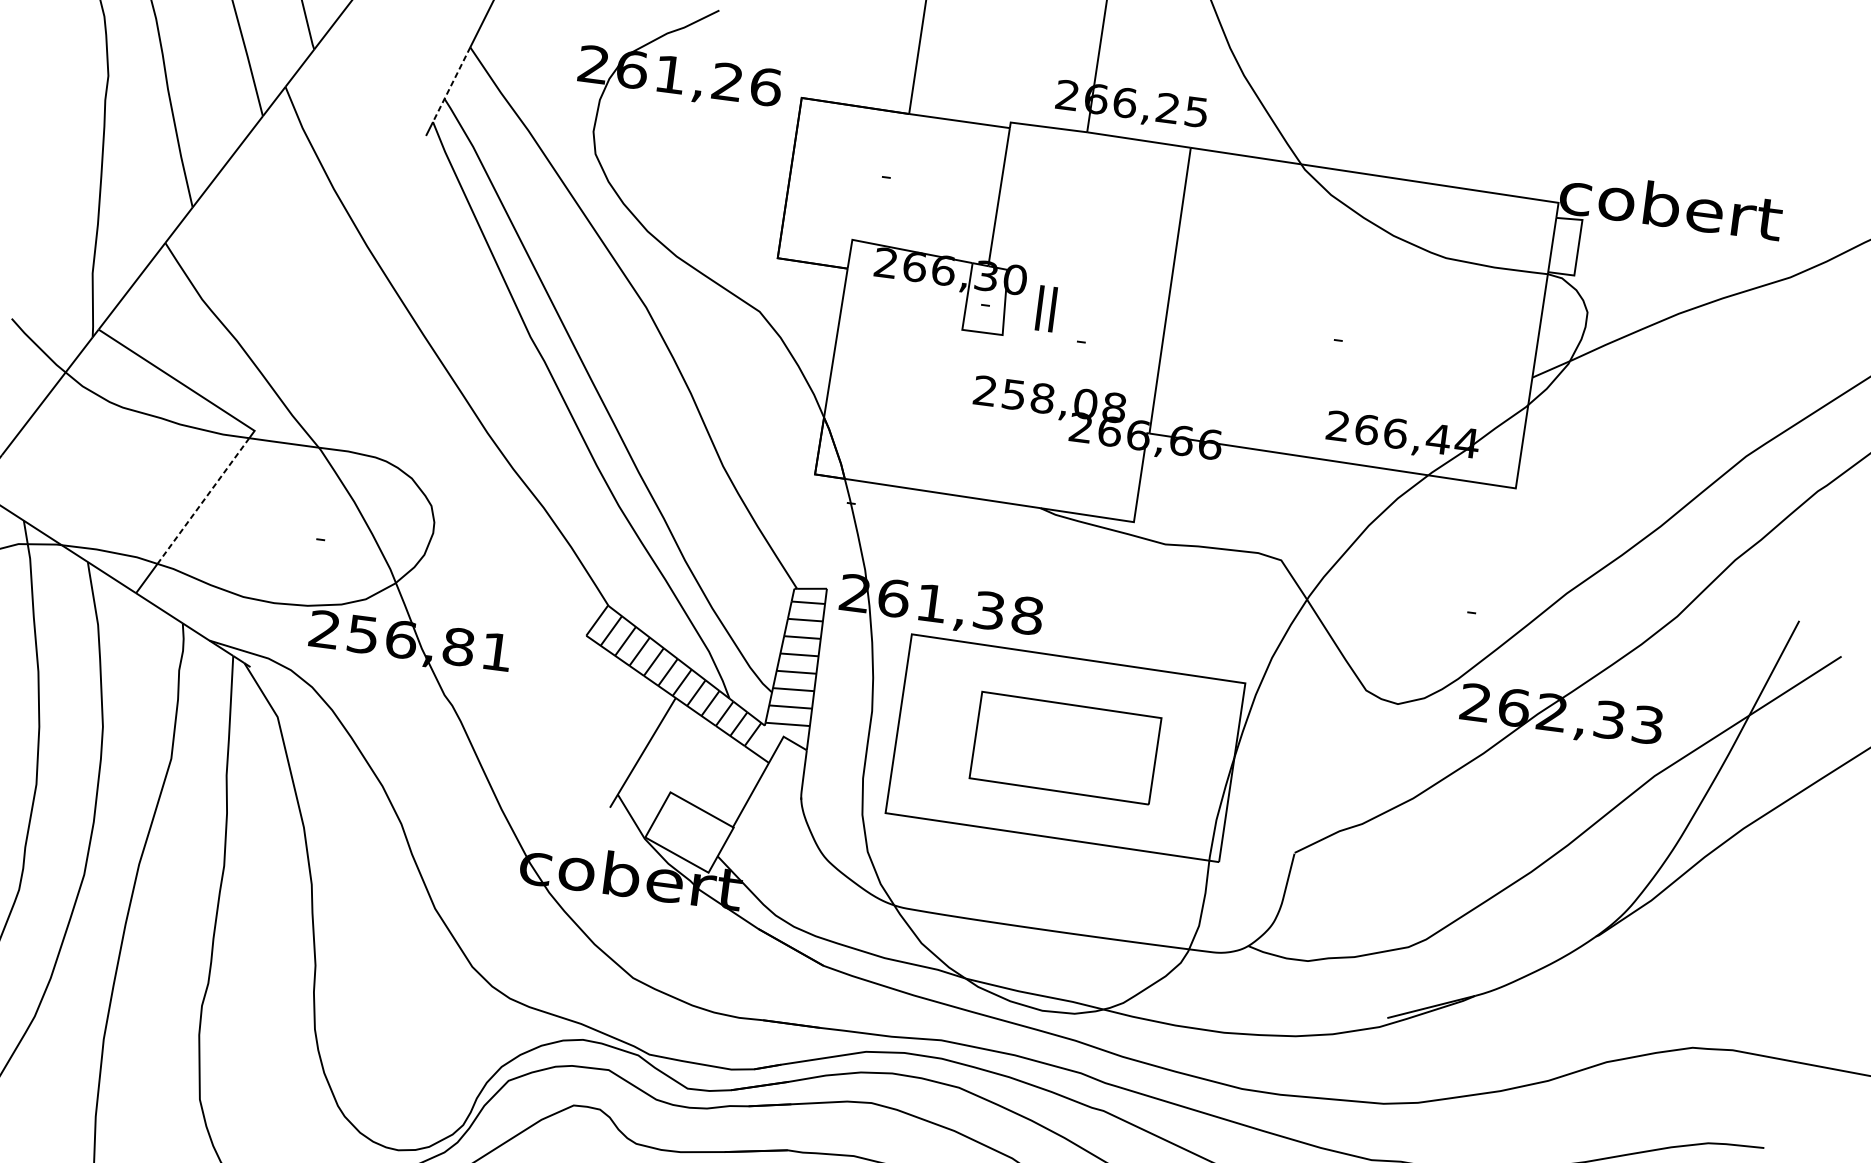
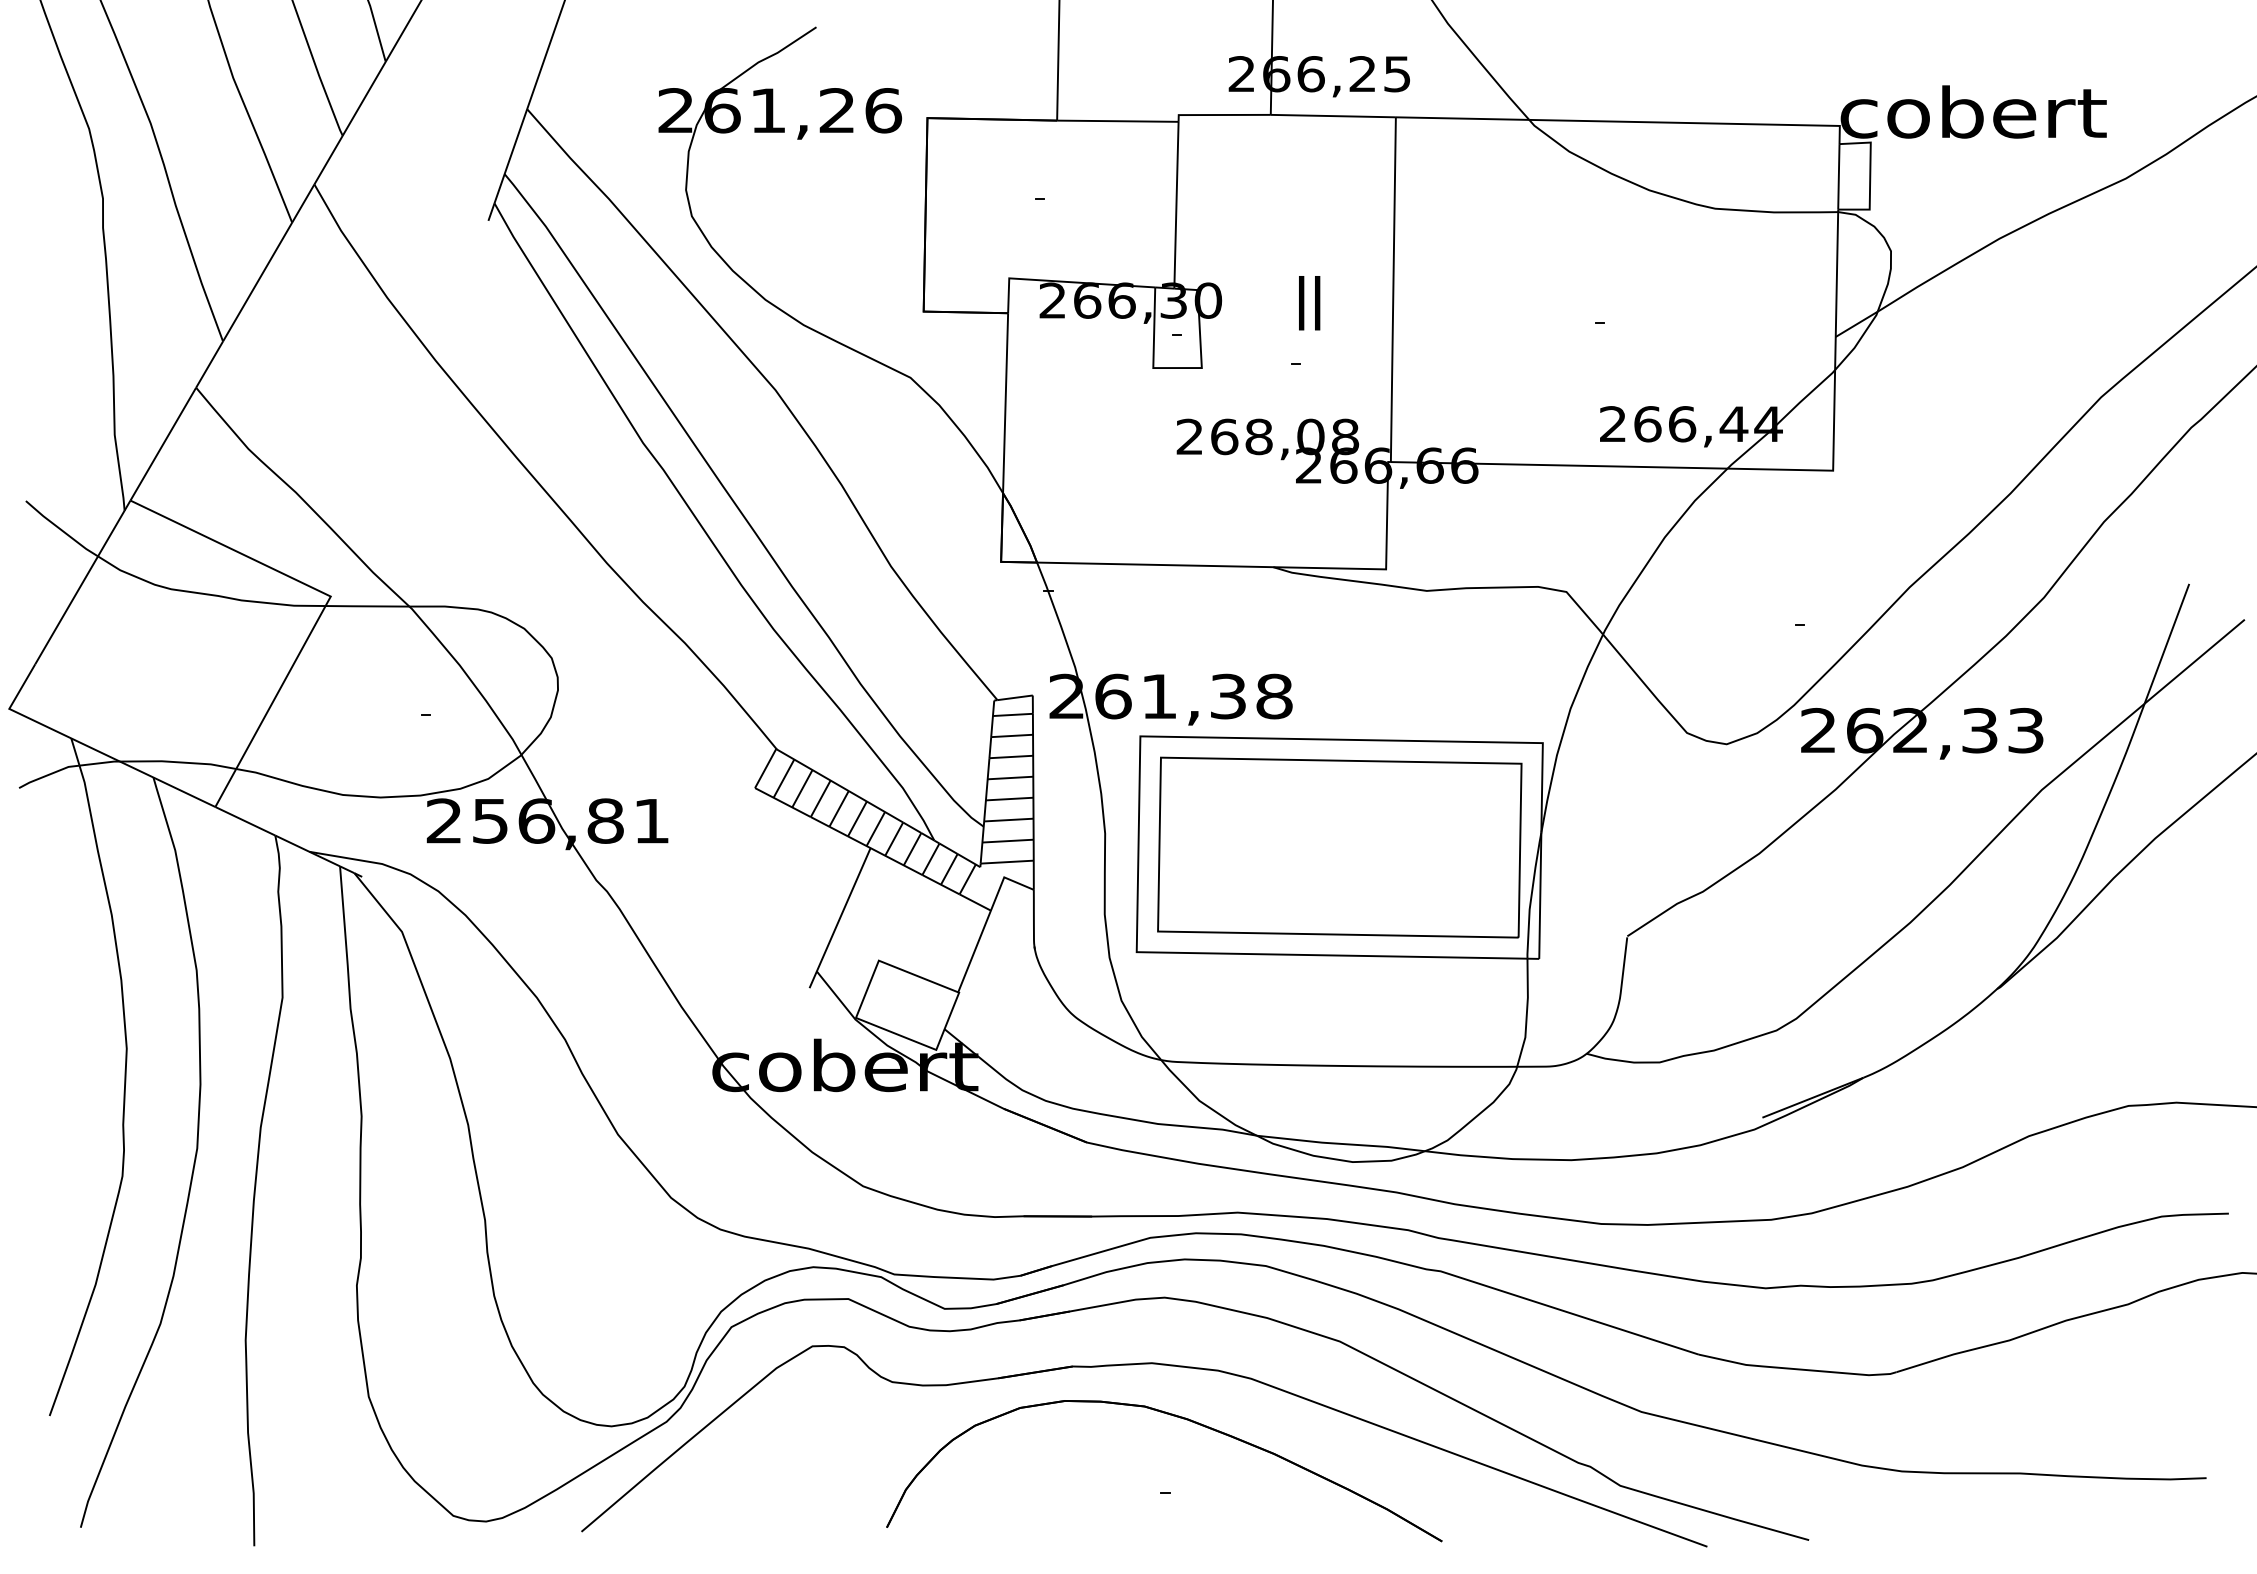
line: (451, 84) -> (510, 156), dashed -> solid
text: (1046, 309) -> (1309, 303), moved
text: (1014, 394) -> (1224, 436), 258,08 -> 268,08
line: (203, 501) -> (280, 687), dashed -> solid
part: (1065, 748) -> (1339, 847), size x1.67

